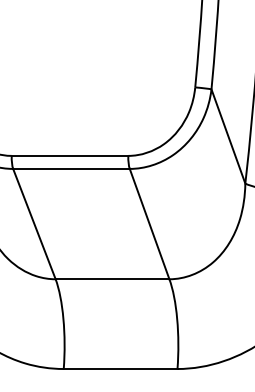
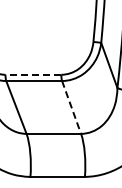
line: (70, 155) -> (33, 74), solid -> dashed
line: (149, 224) -> (71, 107), solid -> dashed

